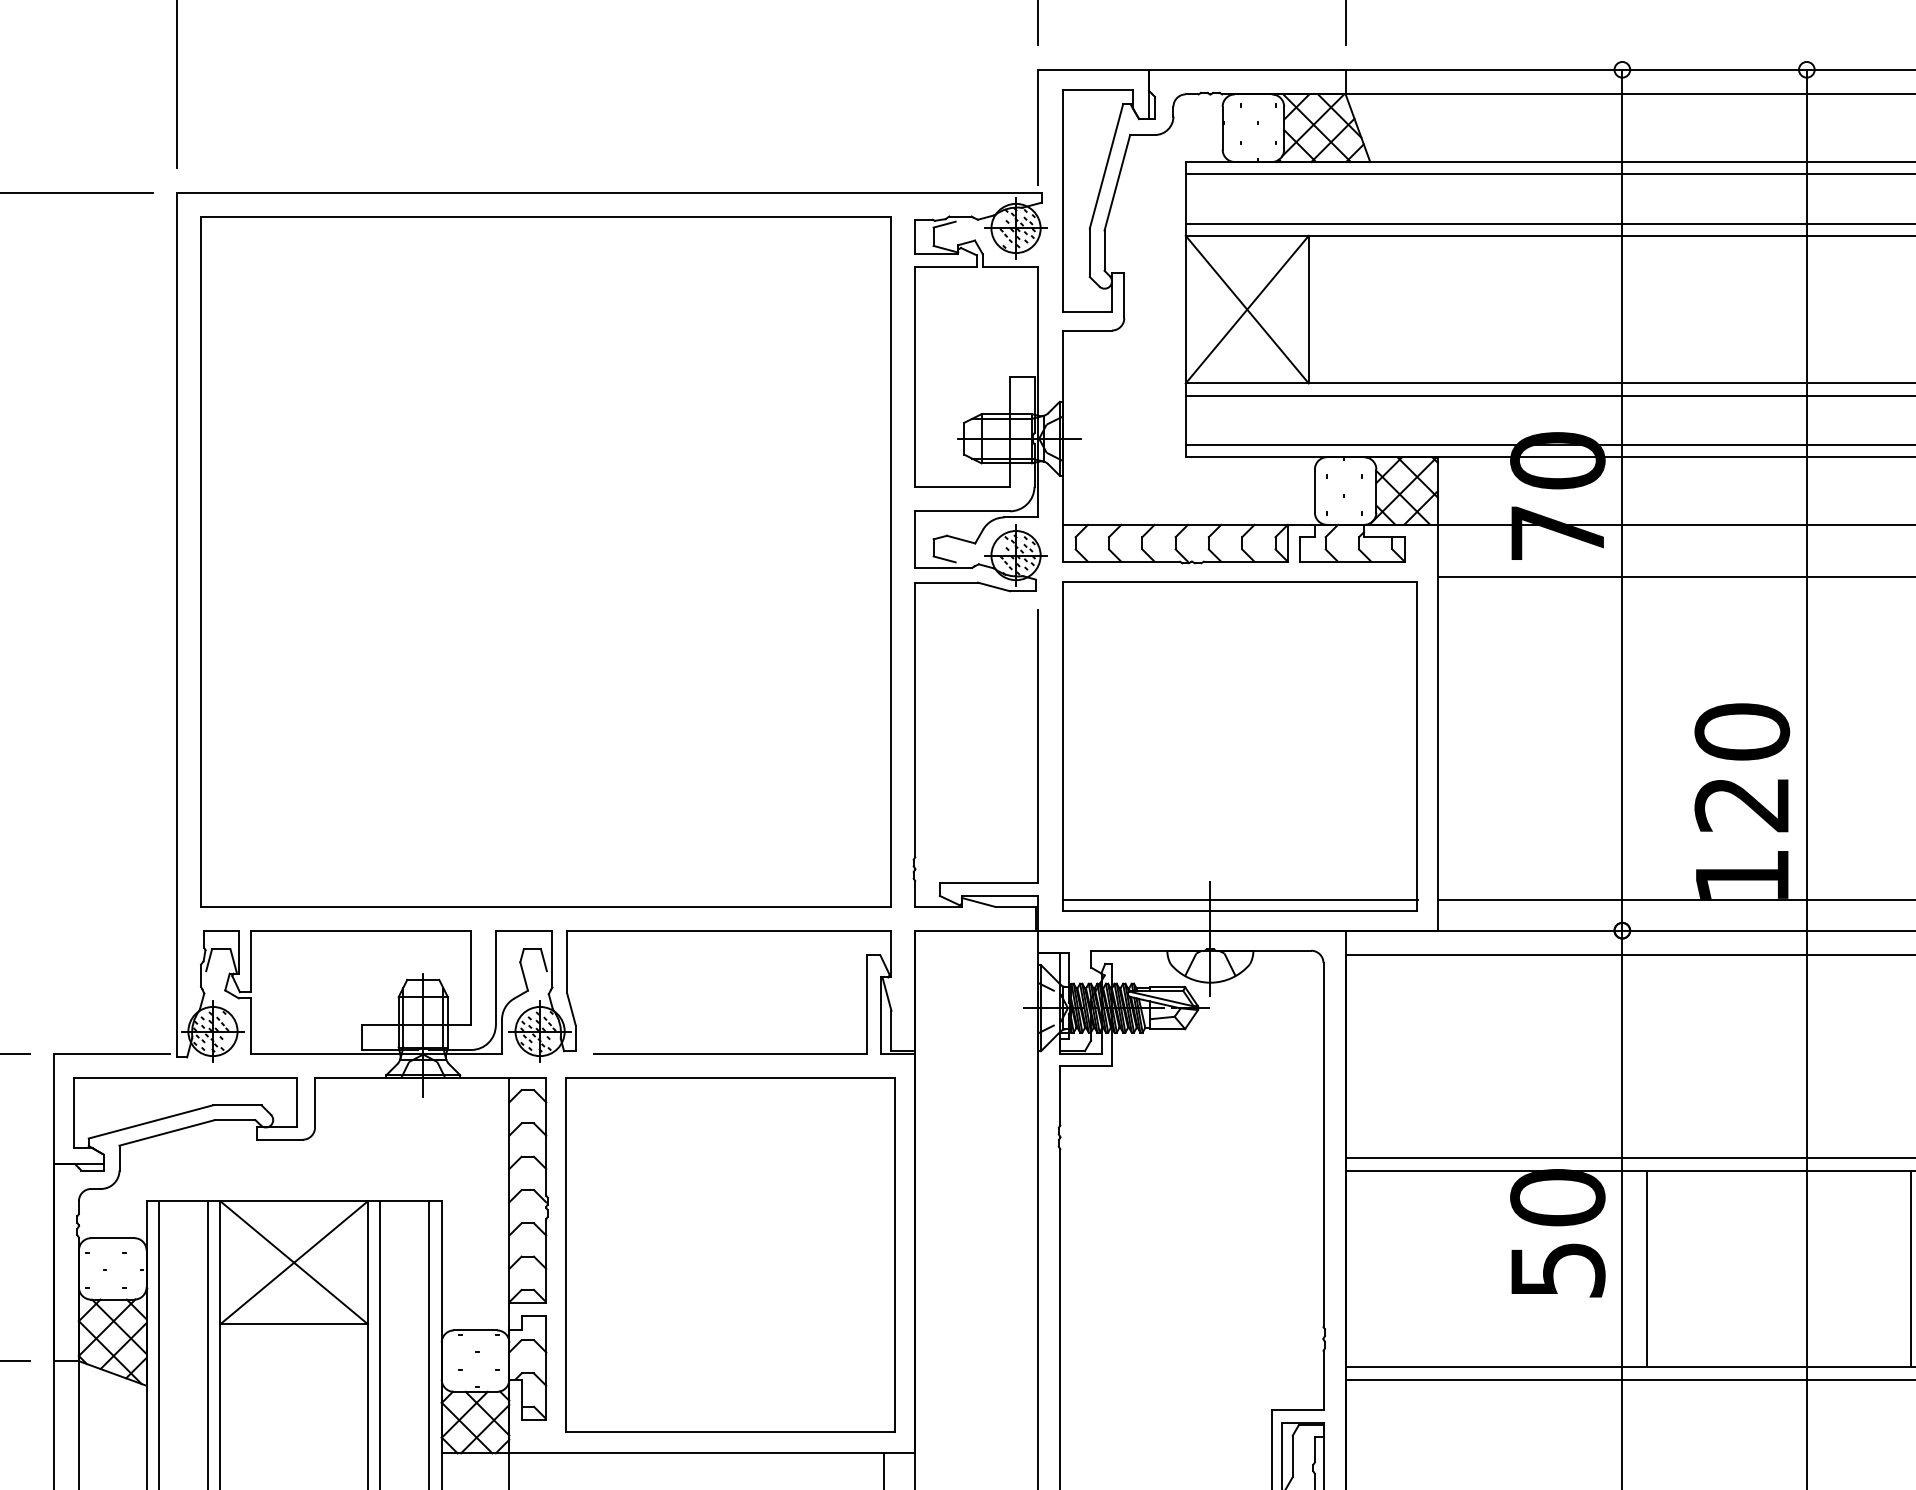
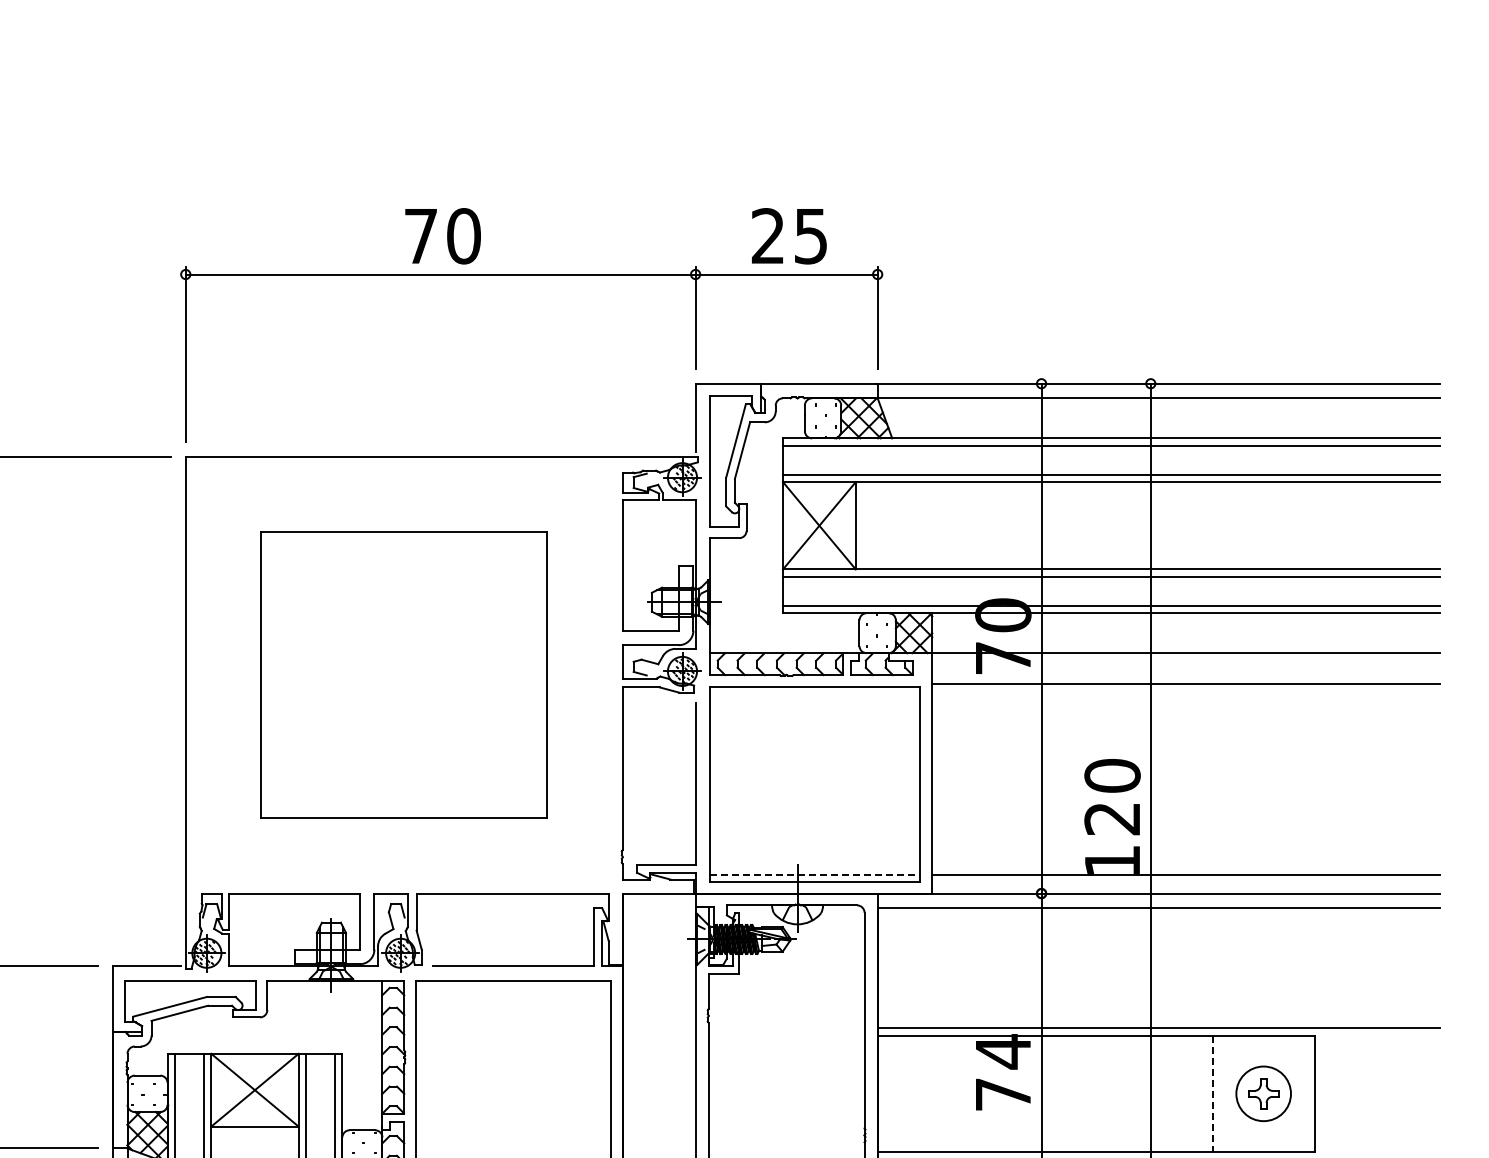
part: (546, 562) -> (404, 675), size x0.7
line: (1240, 900) -> (815, 875), solid -> dashed
text: (1558, 1232) -> (1003, 1072), 50 -> 74
line: (1647, 1268) -> (1056, 1093), removed
line: (1911, 1269) -> (1212, 1094), solid -> dashed

